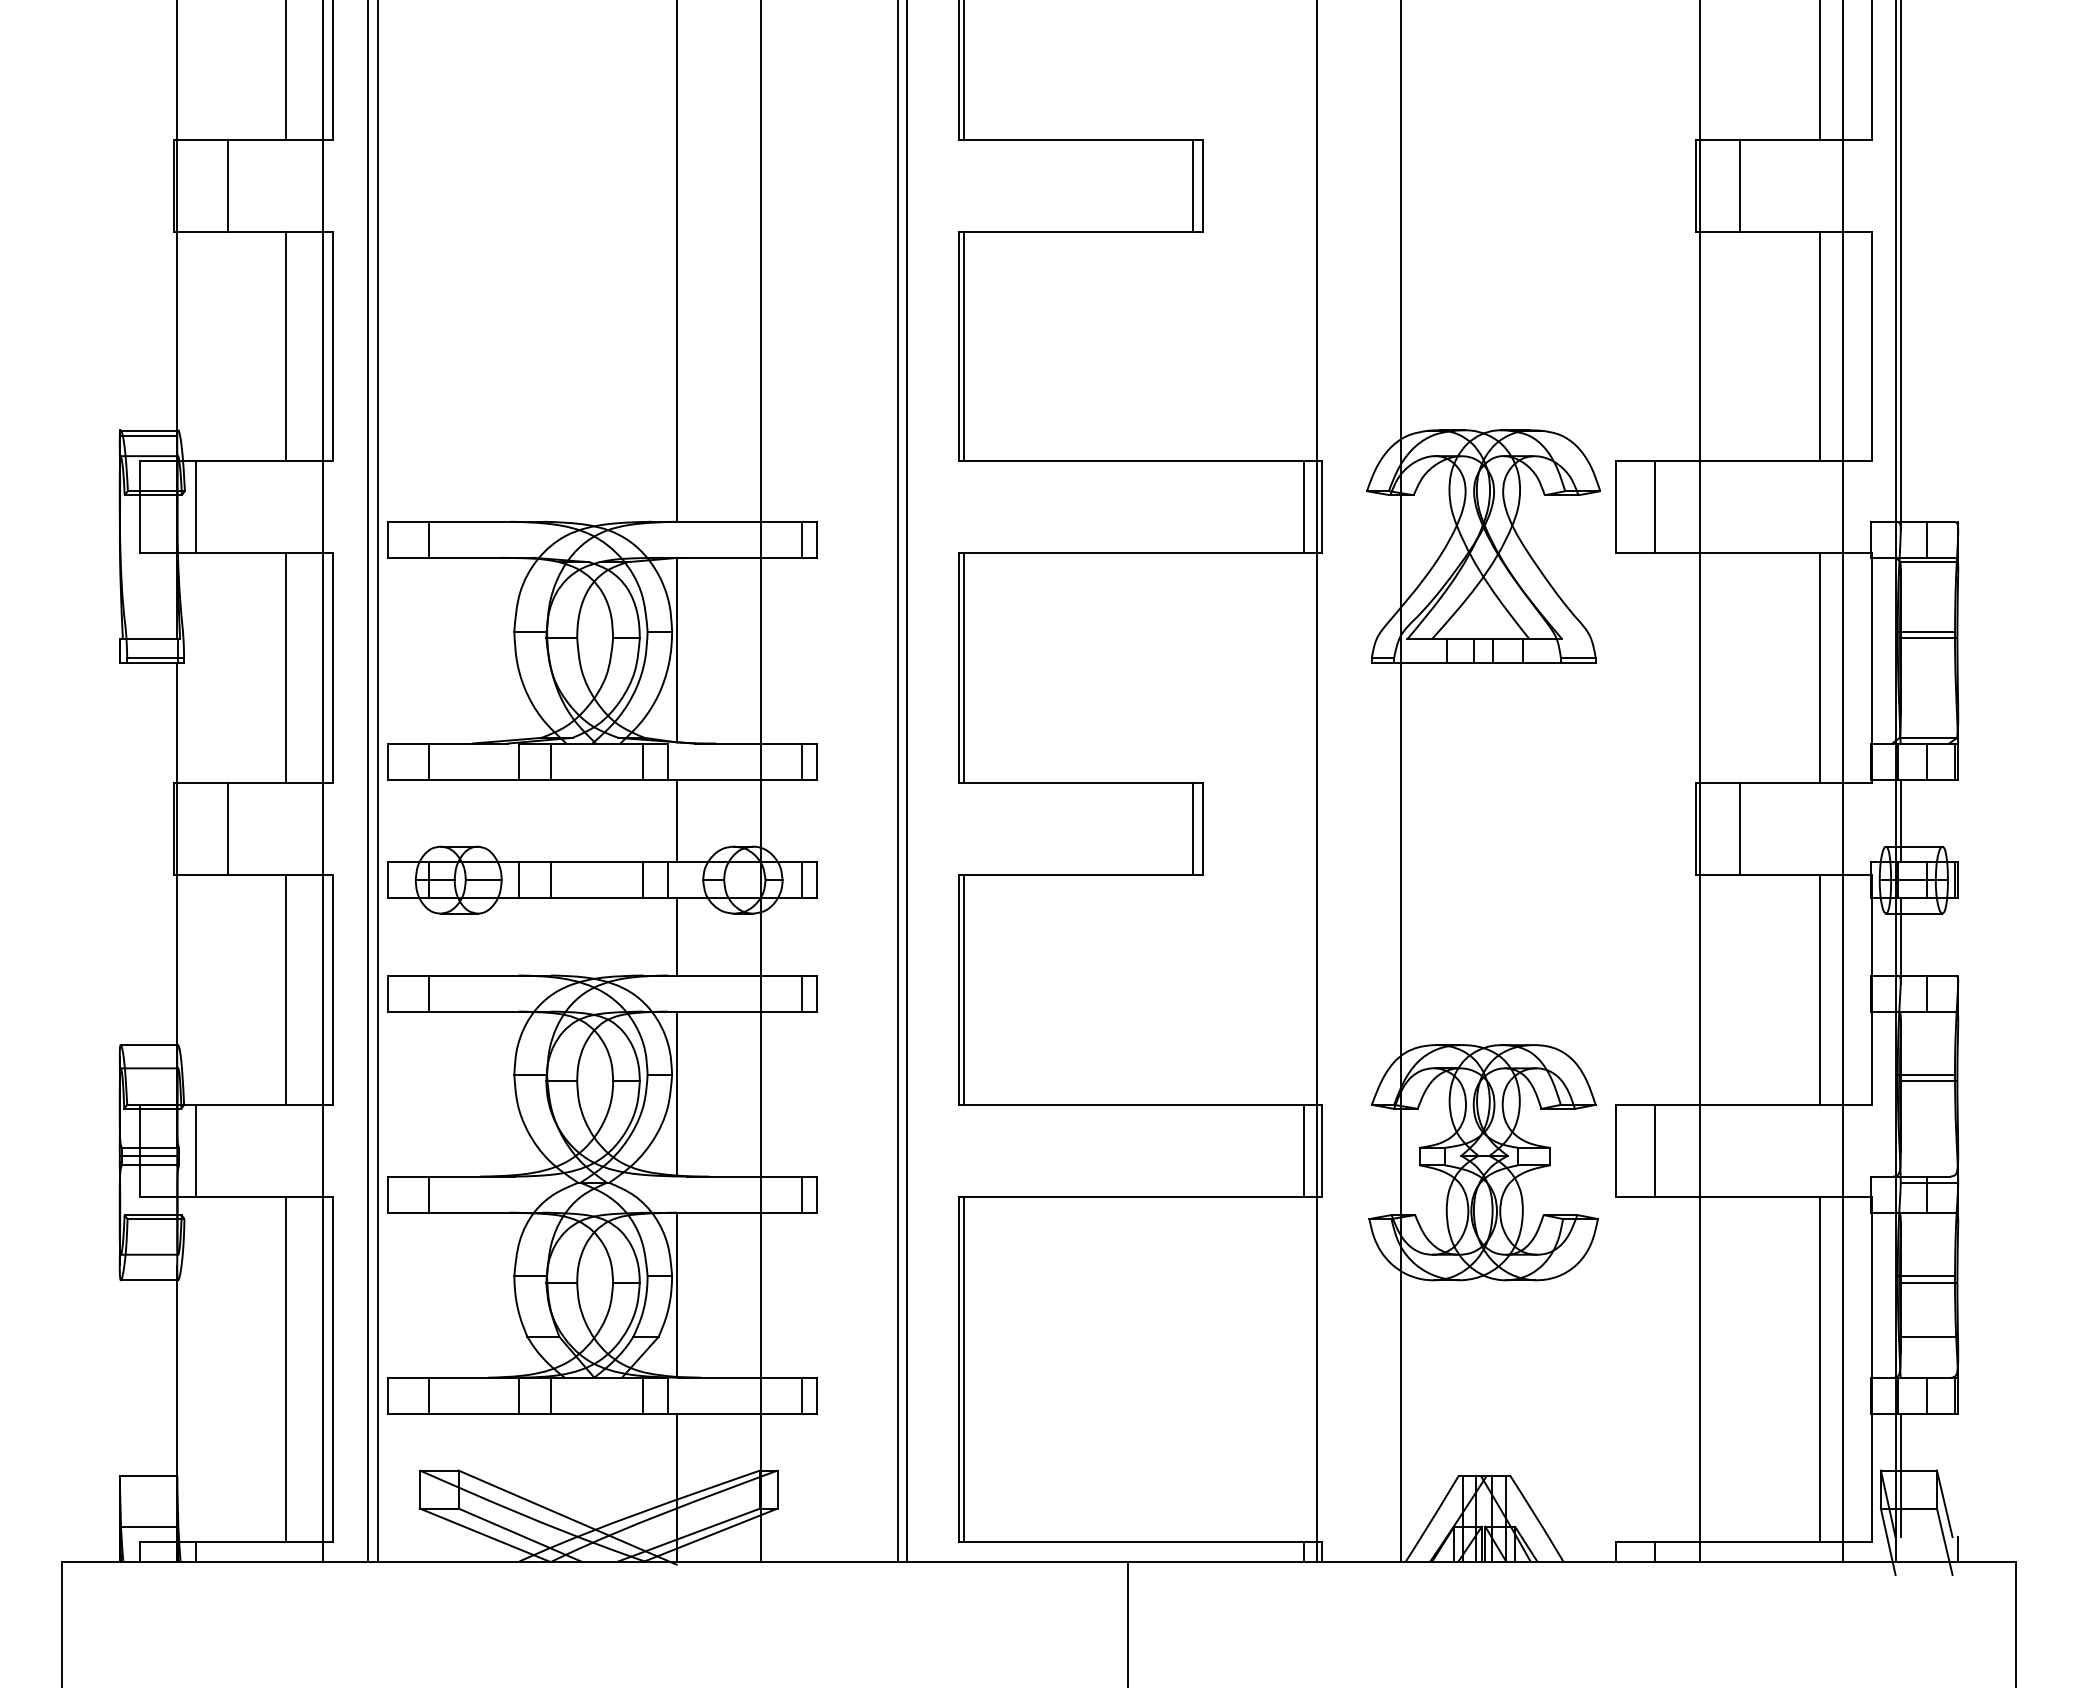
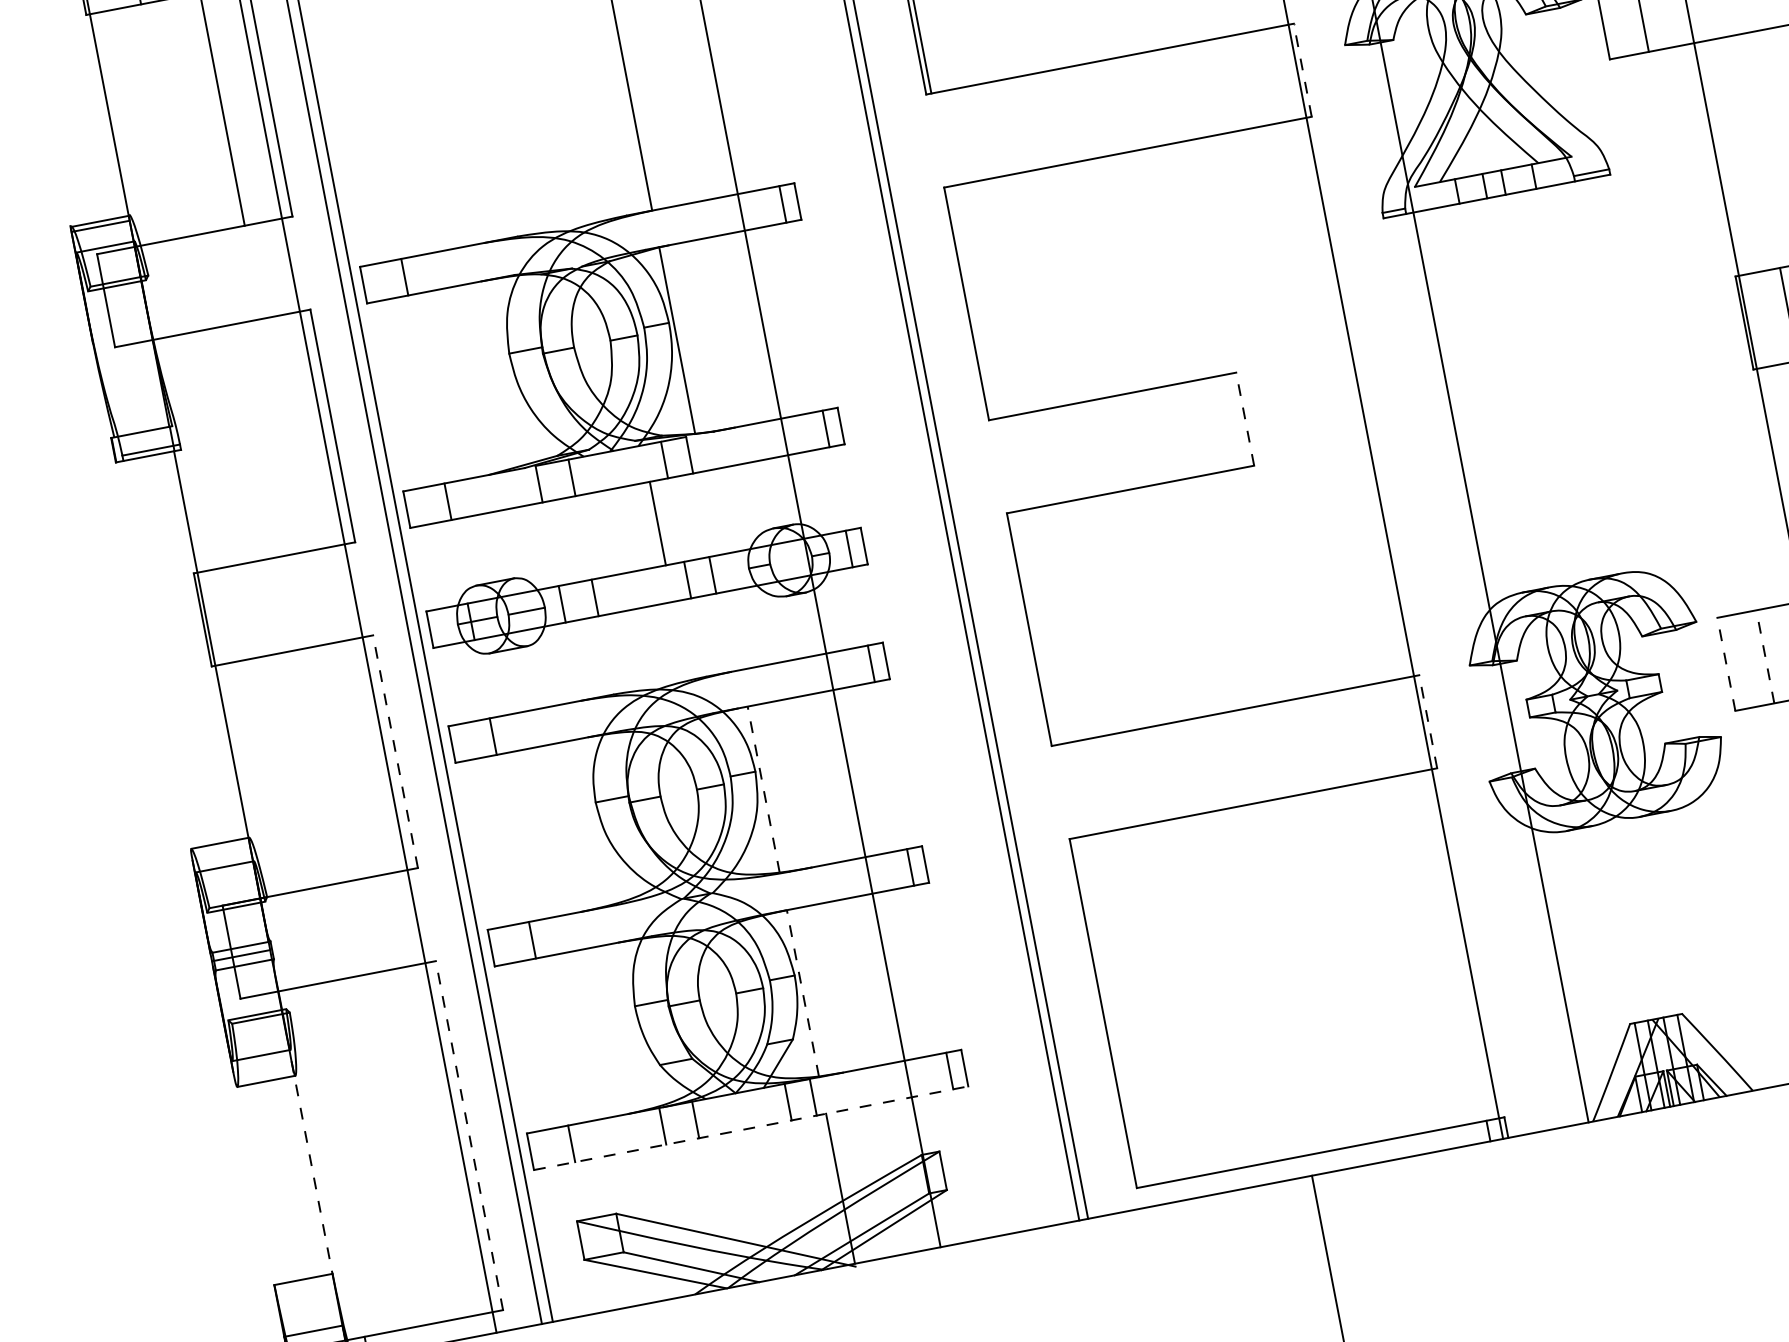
line: (196, 507) -> (163, 289), removed
line: (1304, 507) -> (1285, 73), removed
line: (1321, 507) -> (1302, 70), solid -> dashed
line: (285, 668) -> (284, 435), removed
line: (964, 668) -> (972, 303), removed
line: (676, 820) -> (657, 523), moved
line: (227, 829) -> (257, 609), removed
line: (1192, 829) -> (1234, 421), removed
line: (1203, 829) -> (1245, 419), solid -> dashed
line: (676, 936) -> (732, 630), removed
line: (285, 989) -> (347, 760), removed
line: (333, 989) -> (395, 751), solid -> dashed
line: (964, 989) -> (1034, 628), removed
line: (676, 1093) -> (763, 789), solid -> dashed
line: (196, 1150) -> (288, 940), removed
line: (1304, 1150) -> (1410, 724), removed
line: (1321, 1150) -> (1427, 721), solid -> dashed
line: (1616, 1150) -> (1726, 663), solid -> dashed
line: (1654, 1150) -> (1764, 656), solid -> dashed
line: (676, 1294) -> (802, 993), solid -> dashed
line: (285, 1368) -> (421, 1144), removed
line: (333, 1368) -> (469, 1134), solid -> dashed
line: (964, 1368) -> (1108, 1011), removed
line: (177, 1370) -> (312, 1167), solid -> dashed
line: (603, 1413) -> (751, 1127), solid -> dashed

